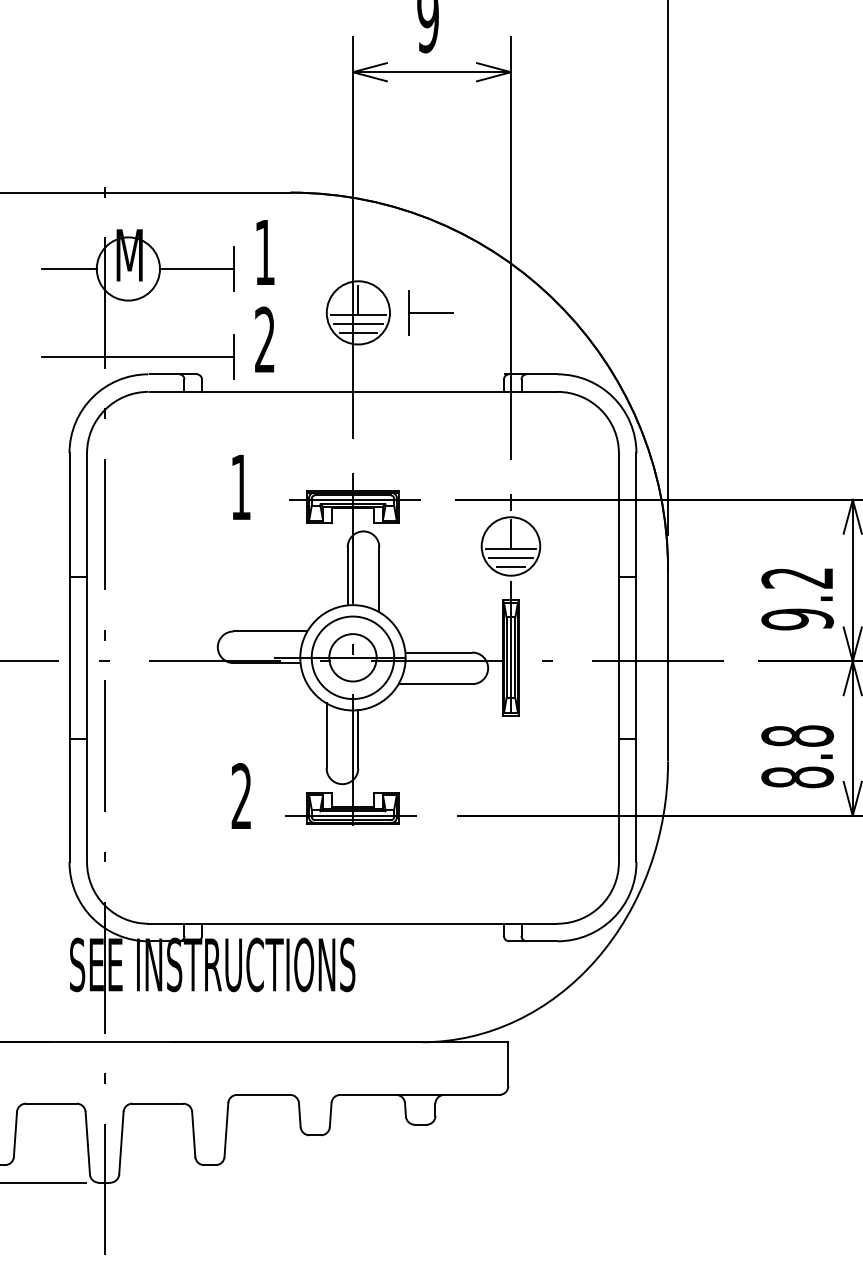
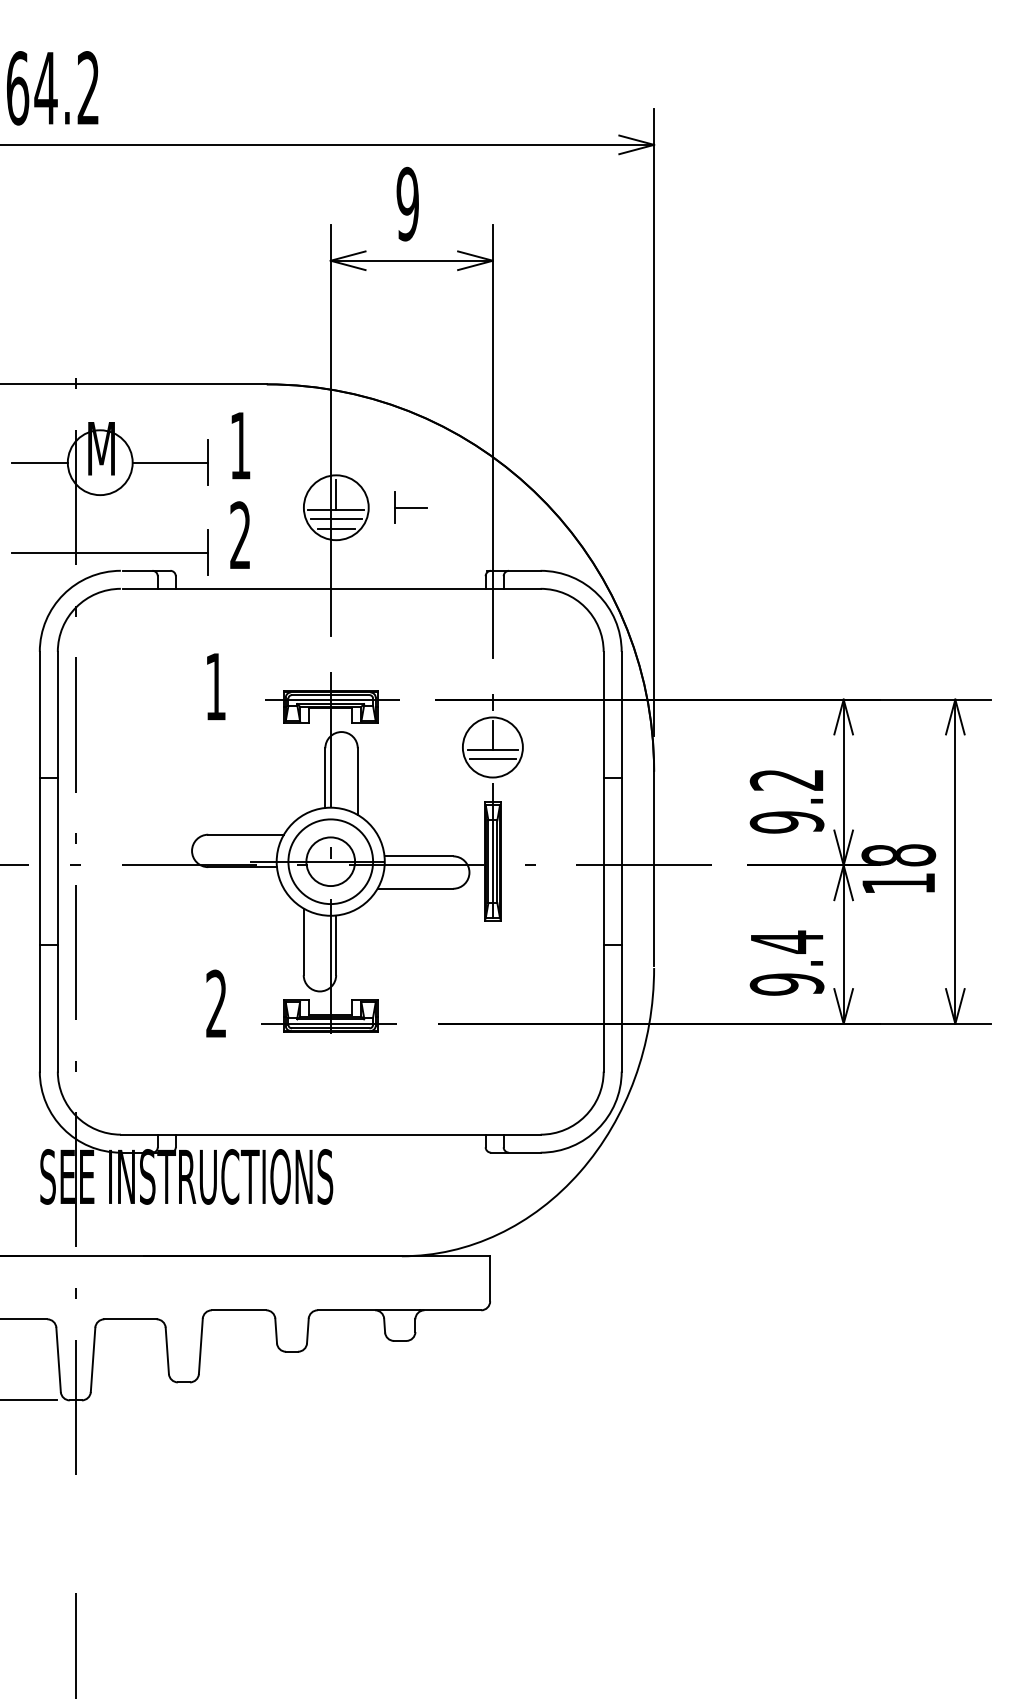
part: (431, 312) -> (411, 507), size x0.7
line: (510, 566) -> (492, 768), removed
text: (797, 755) -> (786, 962), 8.8 -> 9.4

